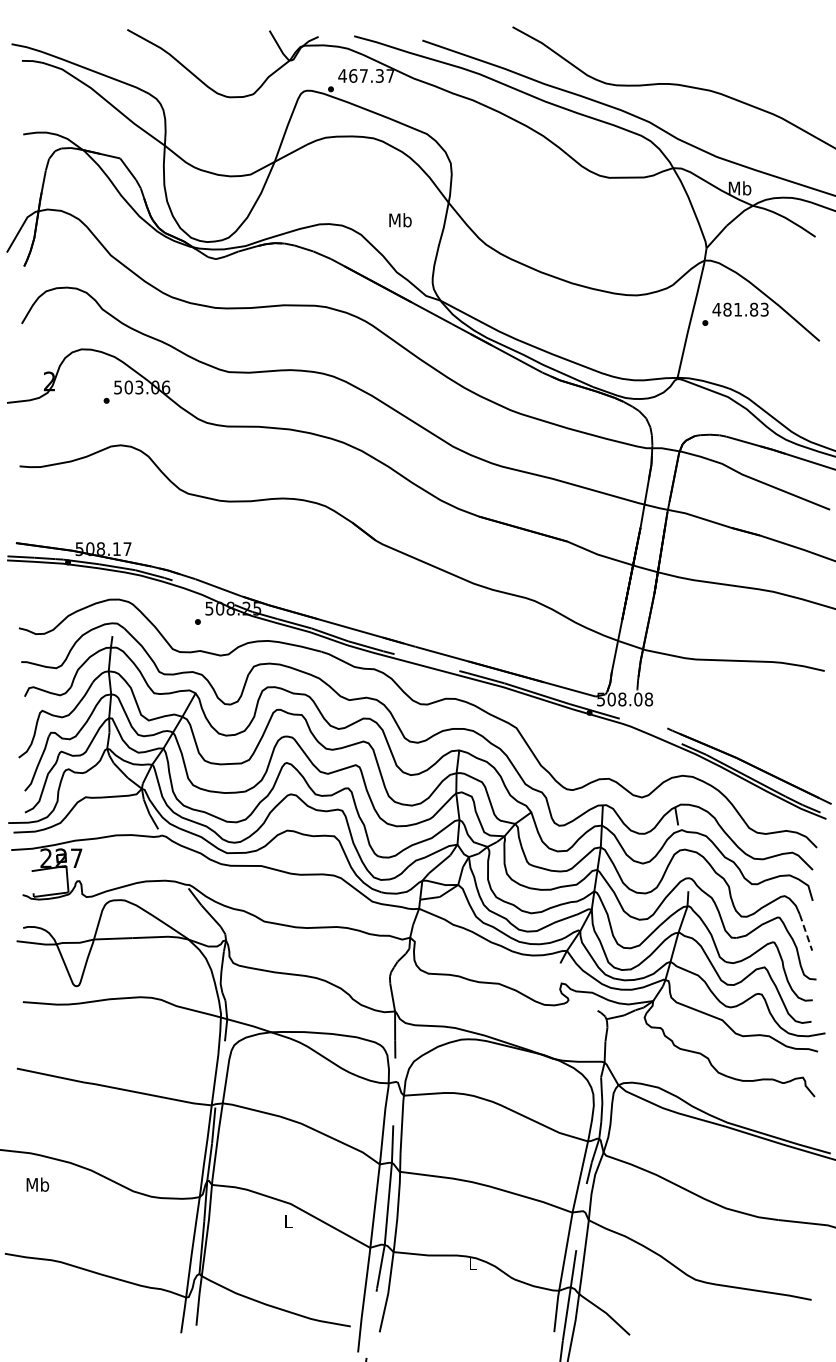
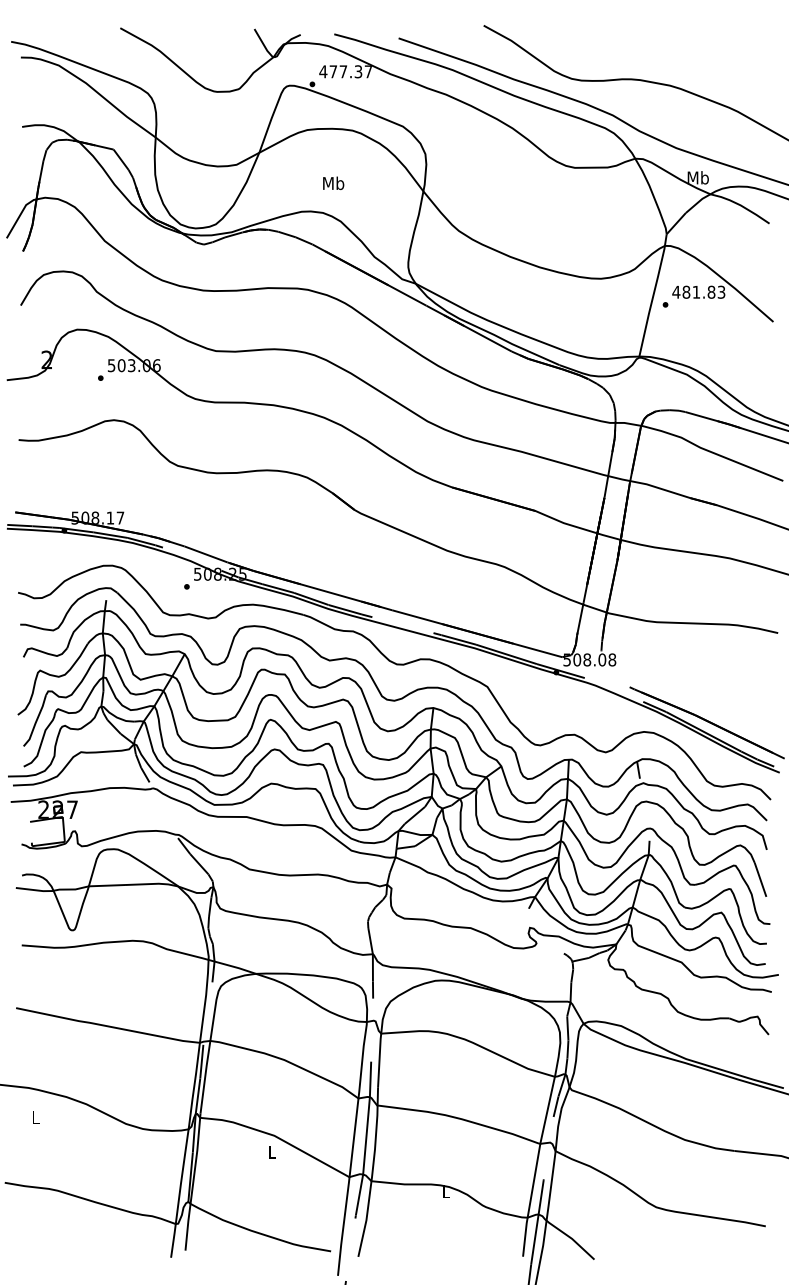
text: (353, 75) -> (333, 71), 467.37 -> 477.37
text: (400, 220) -> (333, 183), moved
line: (806, 933) -> (760, 880), dashed -> solid
text: (37, 1184) -> (35, 1117), Mb -> L

